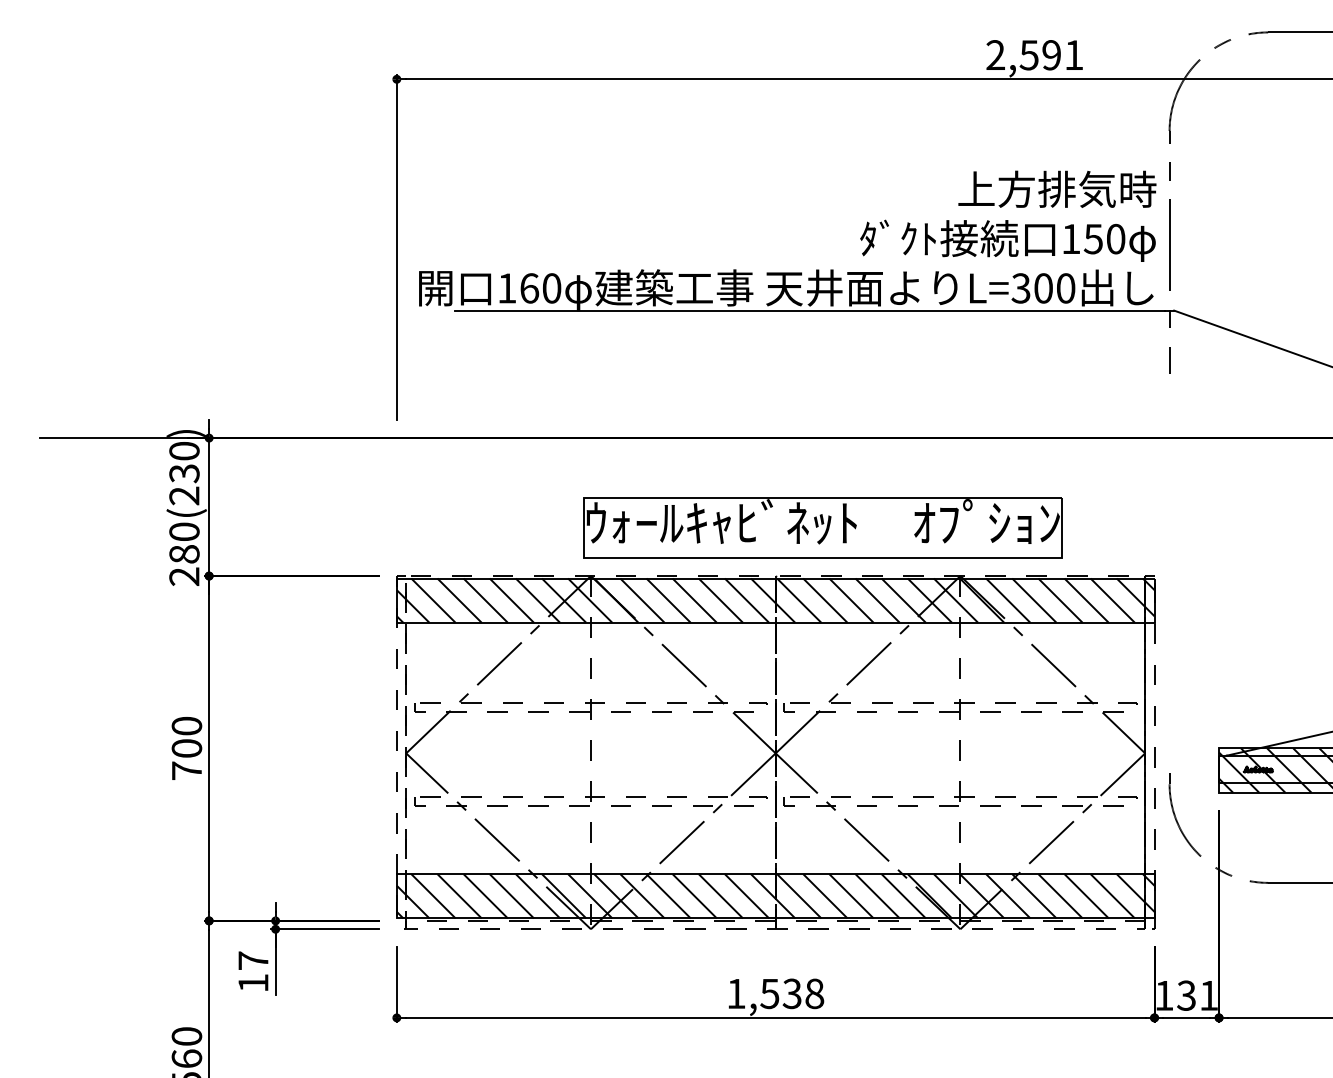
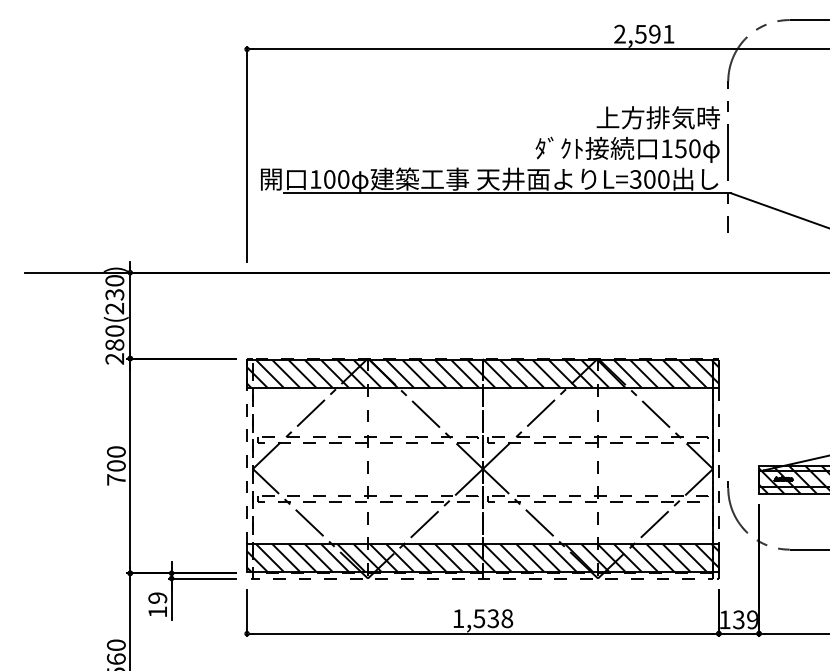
text: (529, 288) -> (329, 179), 160 -> 100
part: (823, 527) -> (512, 328), removed
text: (252, 959) -> (157, 597), 17 -> 19
text: (1208, 995) -> (752, 619), 131 -> 139

